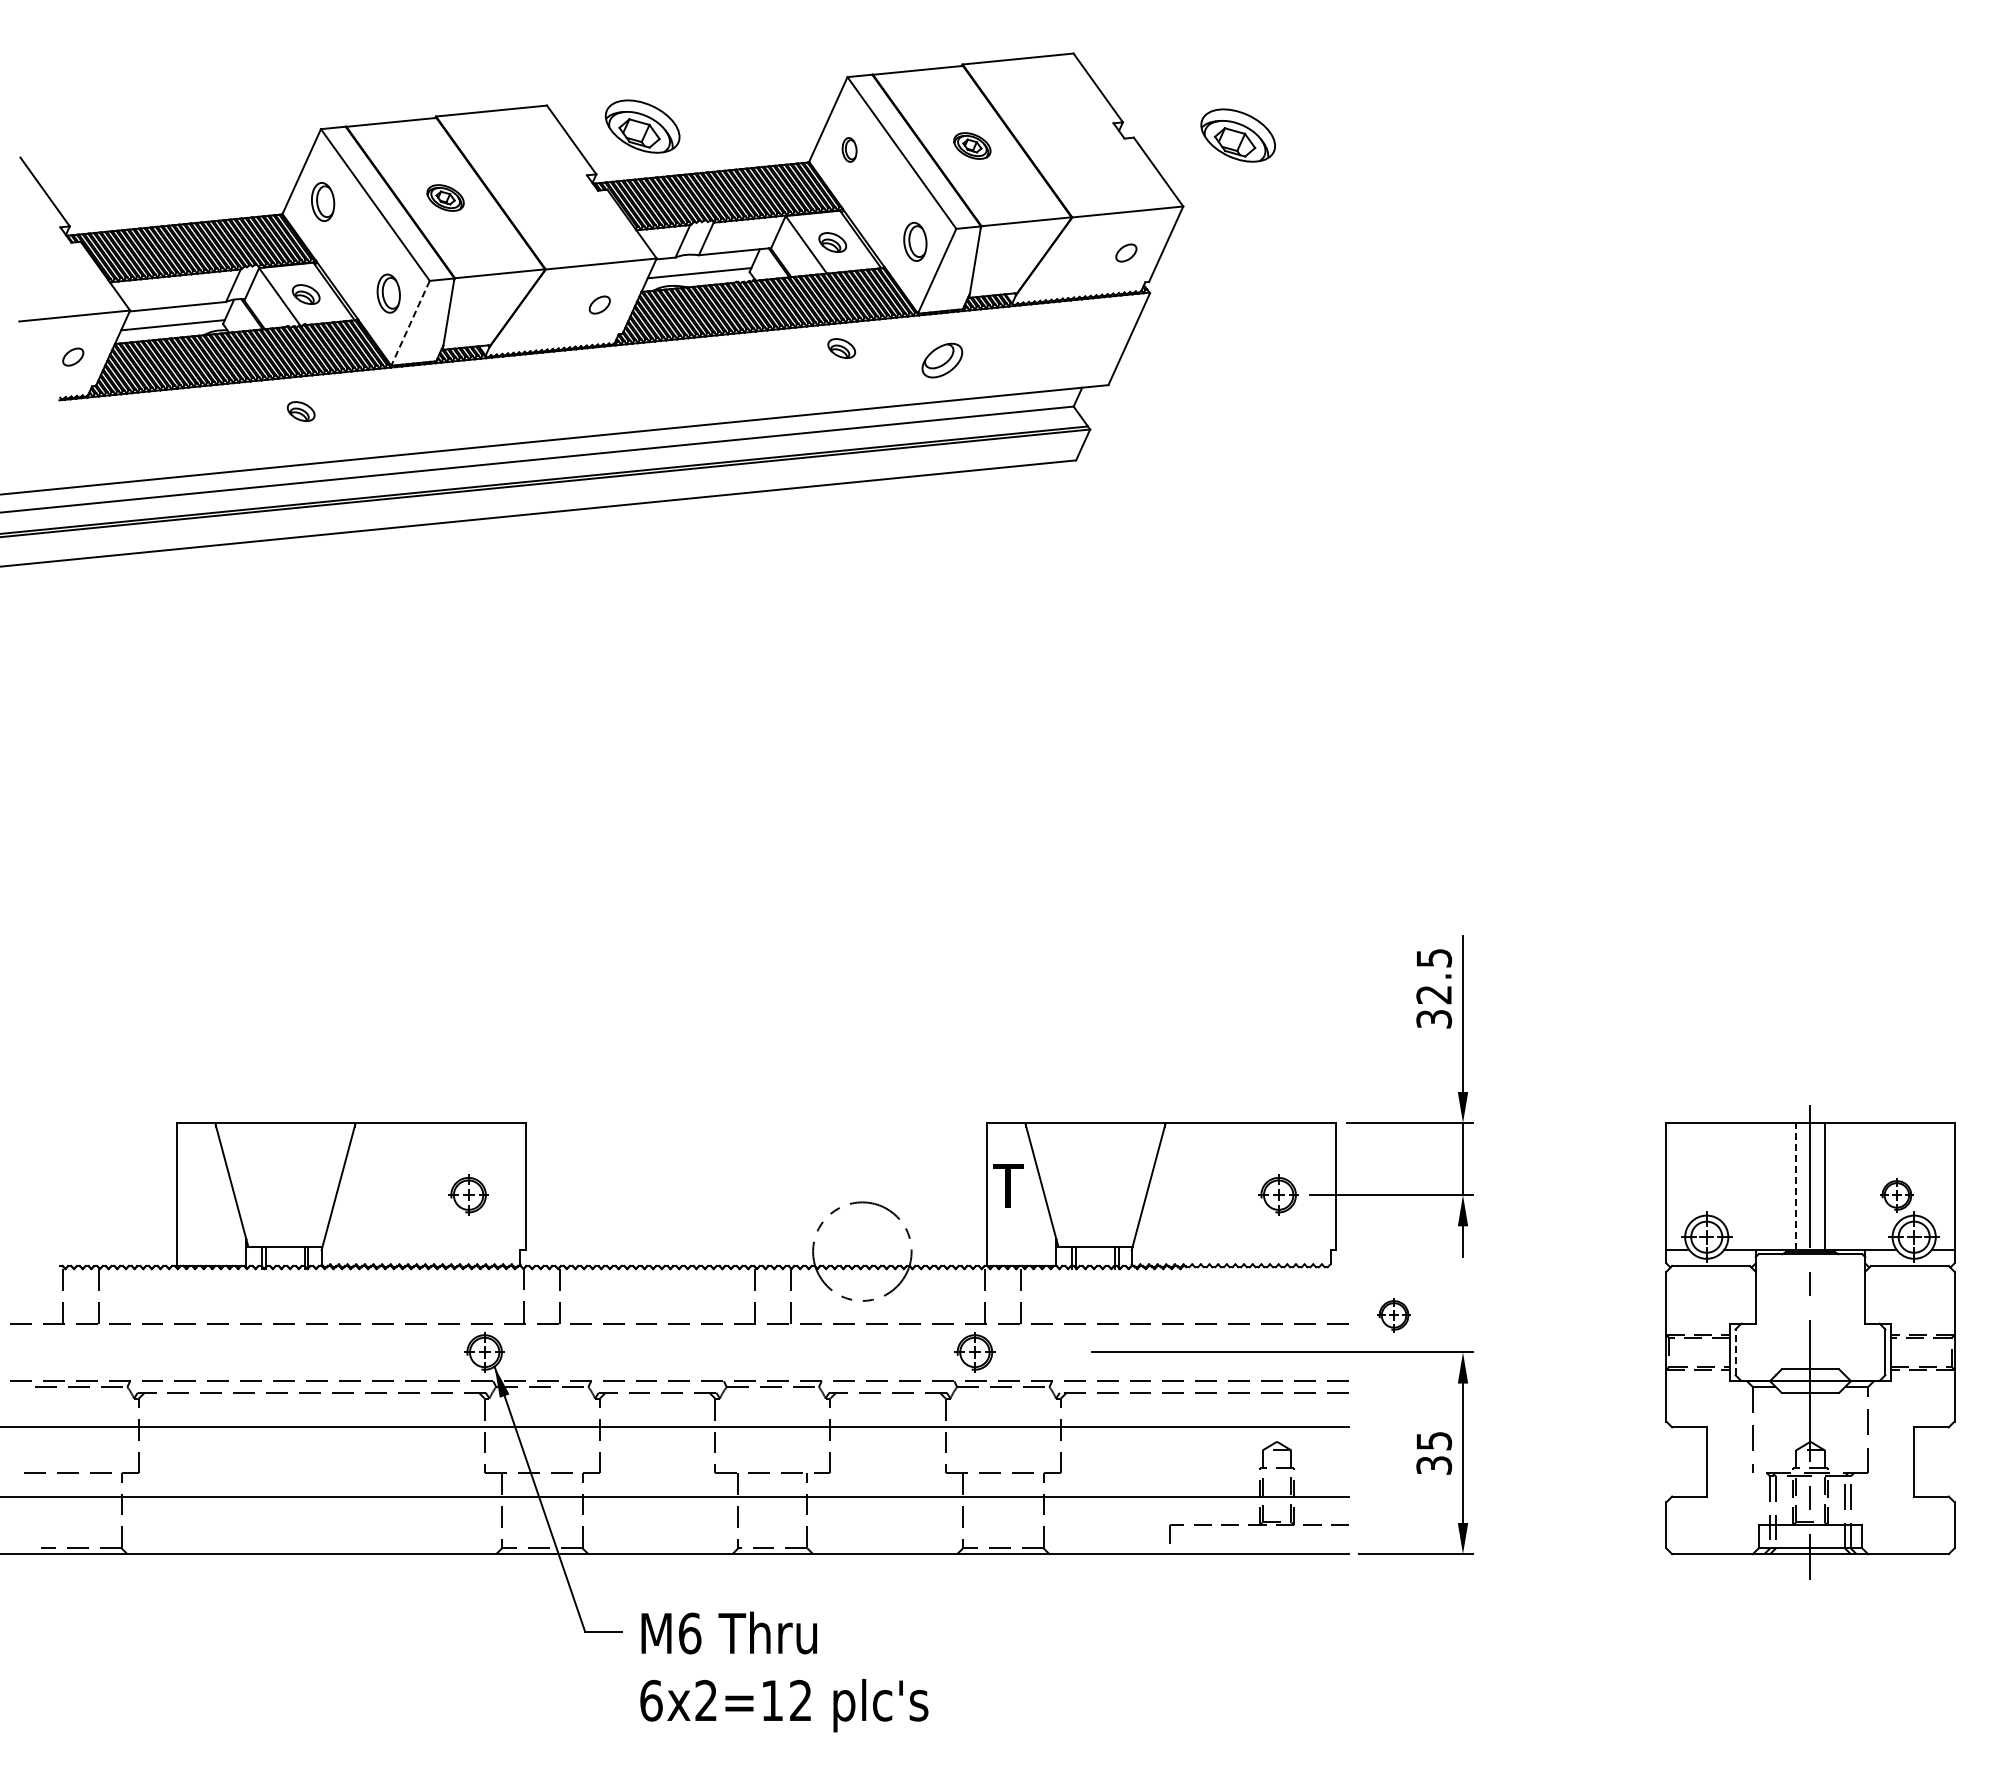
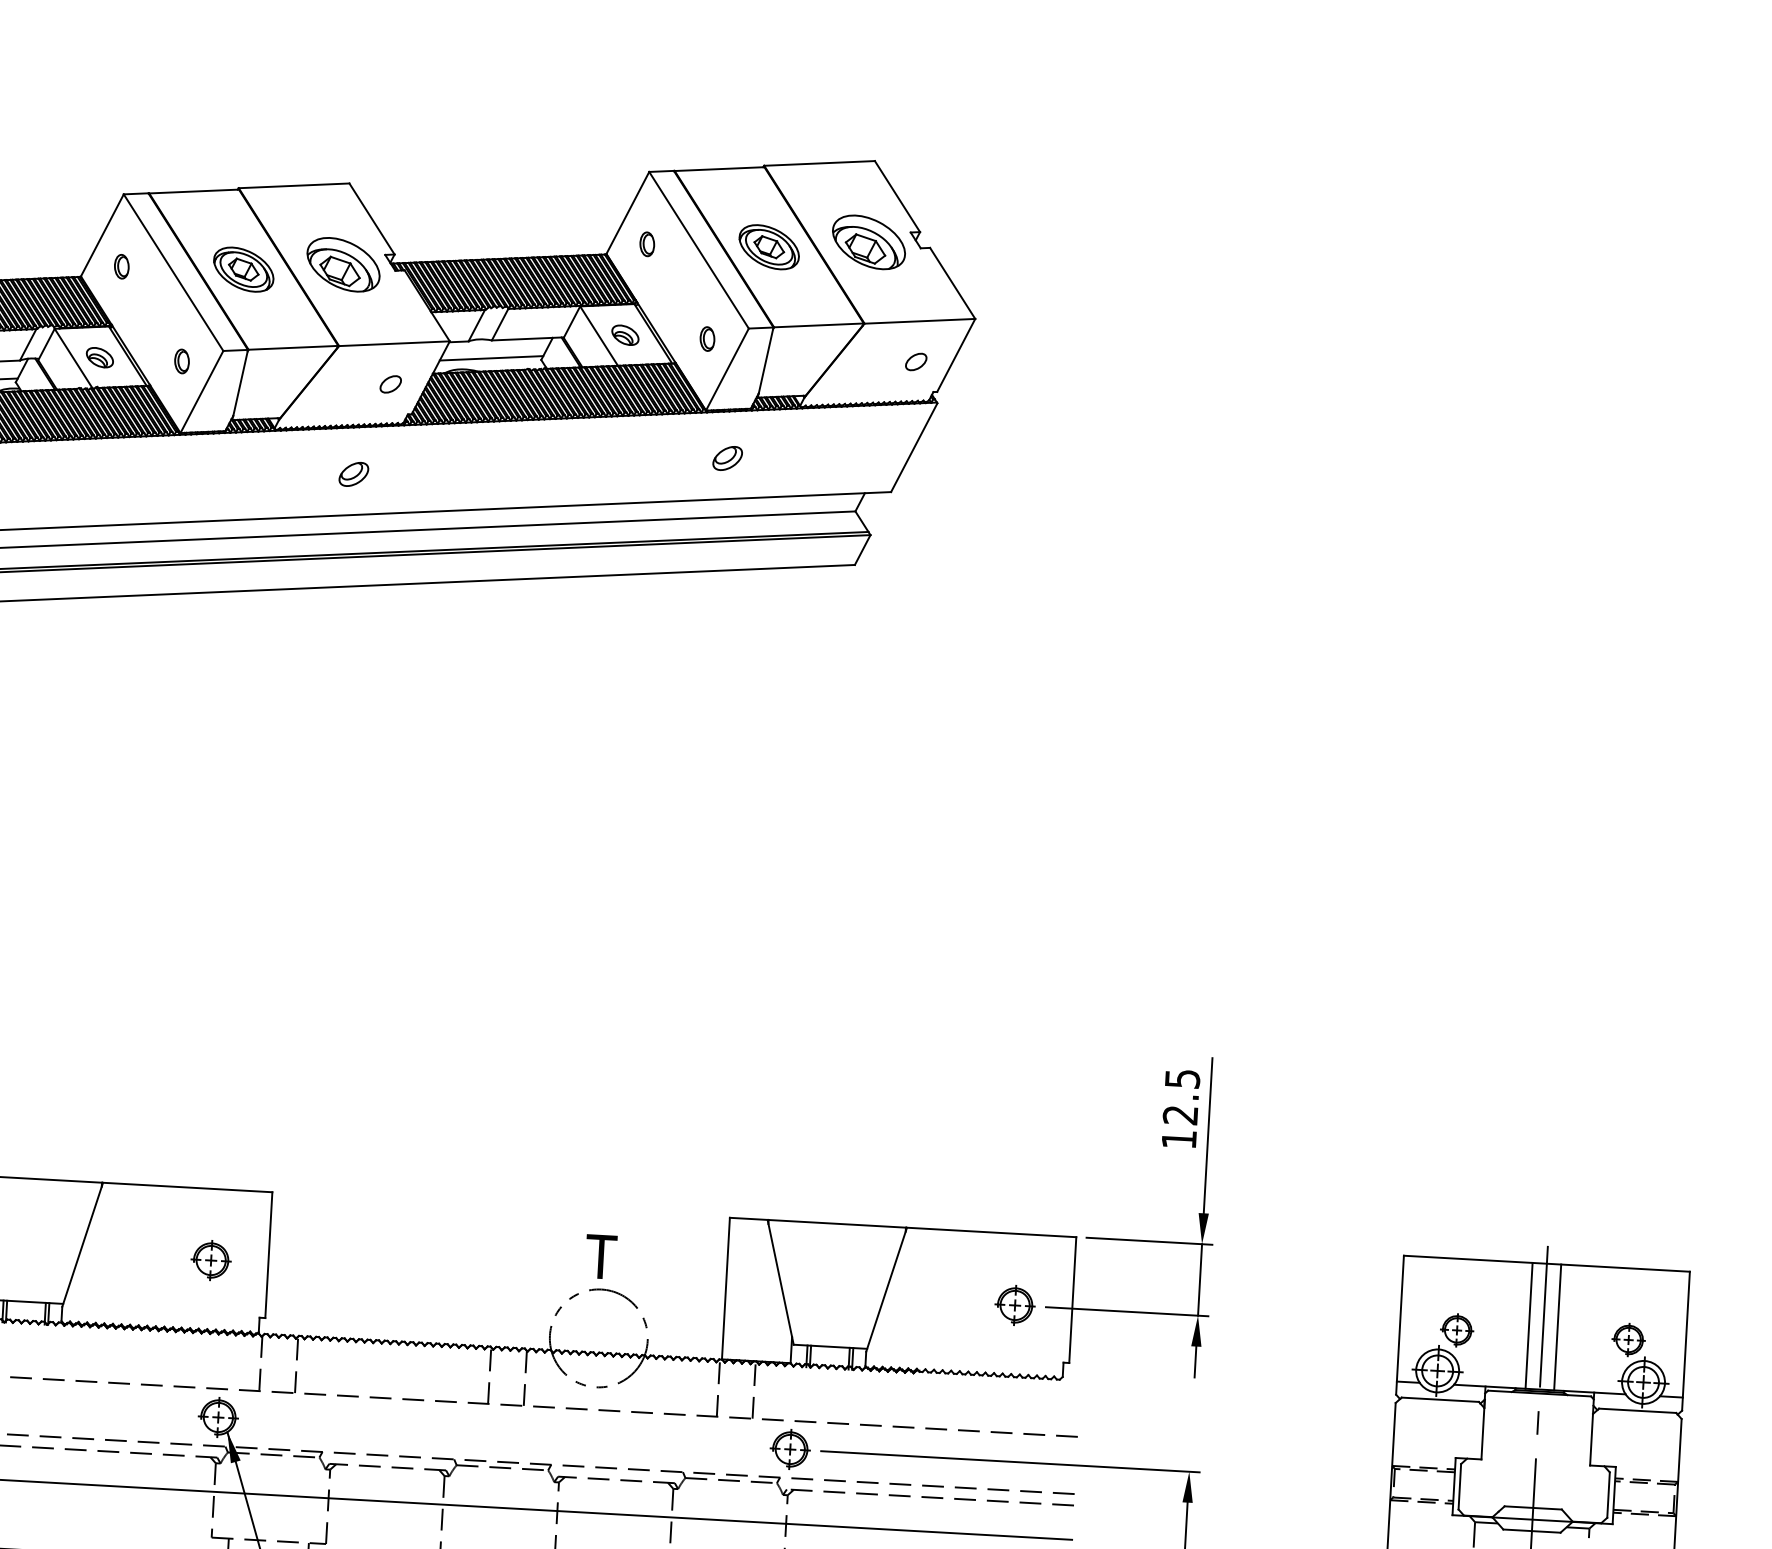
part: (642, 126) -> (343, 264), moved
part: (1237, 135) -> (868, 242), moved
part: (972, 145) -> (769, 246), size x1.67
part: (445, 197) -> (243, 269), size x1.67
part: (322, 201) -> (121, 266), size x0.62
part: (915, 241) -> (707, 338), size x0.62
part: (388, 293) -> (181, 361), size x0.62
line: (410, 323) -> (201, 392), dashed -> solid
part: (841, 348) -> (628, 440), removed
part: (942, 360) -> (727, 458), size x0.71
part: (567, 397) -> (353, 474), added
part: (300, 411) -> (87, 473), removed
text: (1434, 1019) -> (1179, 1139), 32.5 -> 12.5
text: (1008, 1185) -> (601, 1256), moved
line: (1796, 1186) -> (1529, 1325), dashed -> solid
part: (1393, 1315) -> (1456, 1330), moved
part: (974, 1352) -> (789, 1449), moved
line: (1735, 1352) -> (1459, 1486), dashed -> solid

